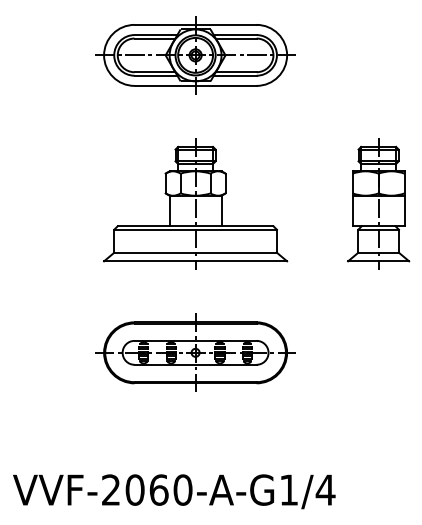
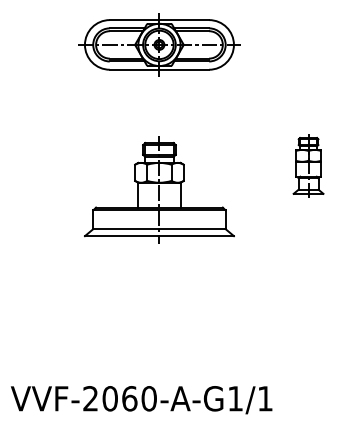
part: (195, 203) -> (159, 189), moved
part: (378, 203) -> (308, 165), size x0.6
part: (195, 352) -> (159, 286), removed
text: (325, 489) -> (265, 398), VVF-2060-A-G1/4 -> VVF-2060-A-G1/1

